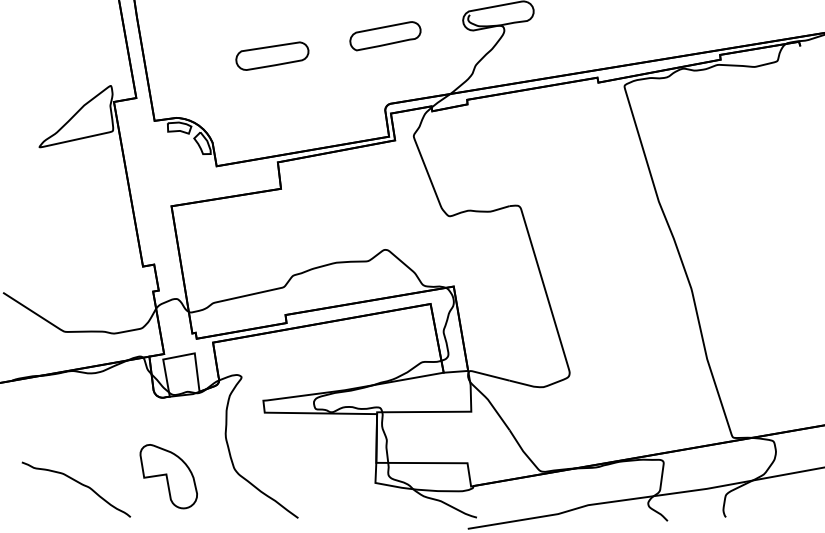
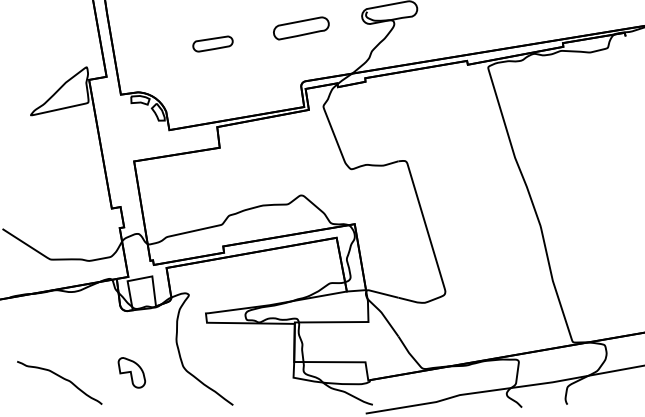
part: (272, 55) -> (213, 43), size x0.7
part: (168, 476) -> (131, 372), size x0.6

